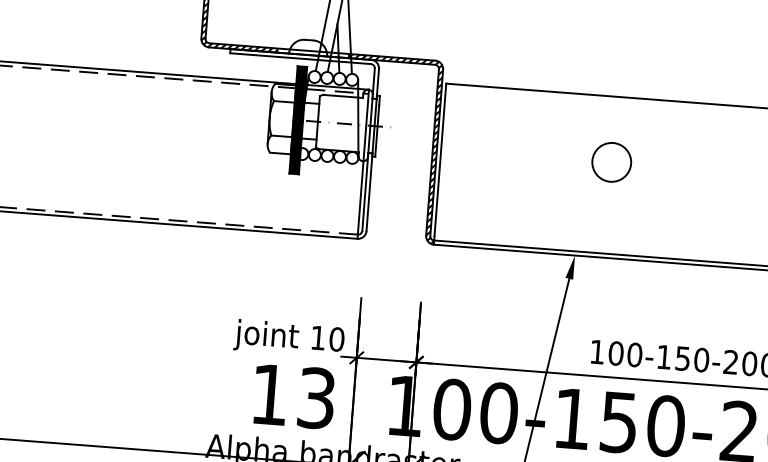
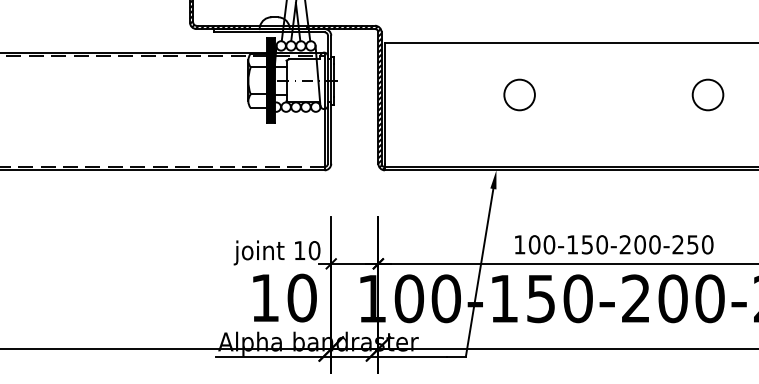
text: (315, 397) -> (301, 297), 13 -> 10

